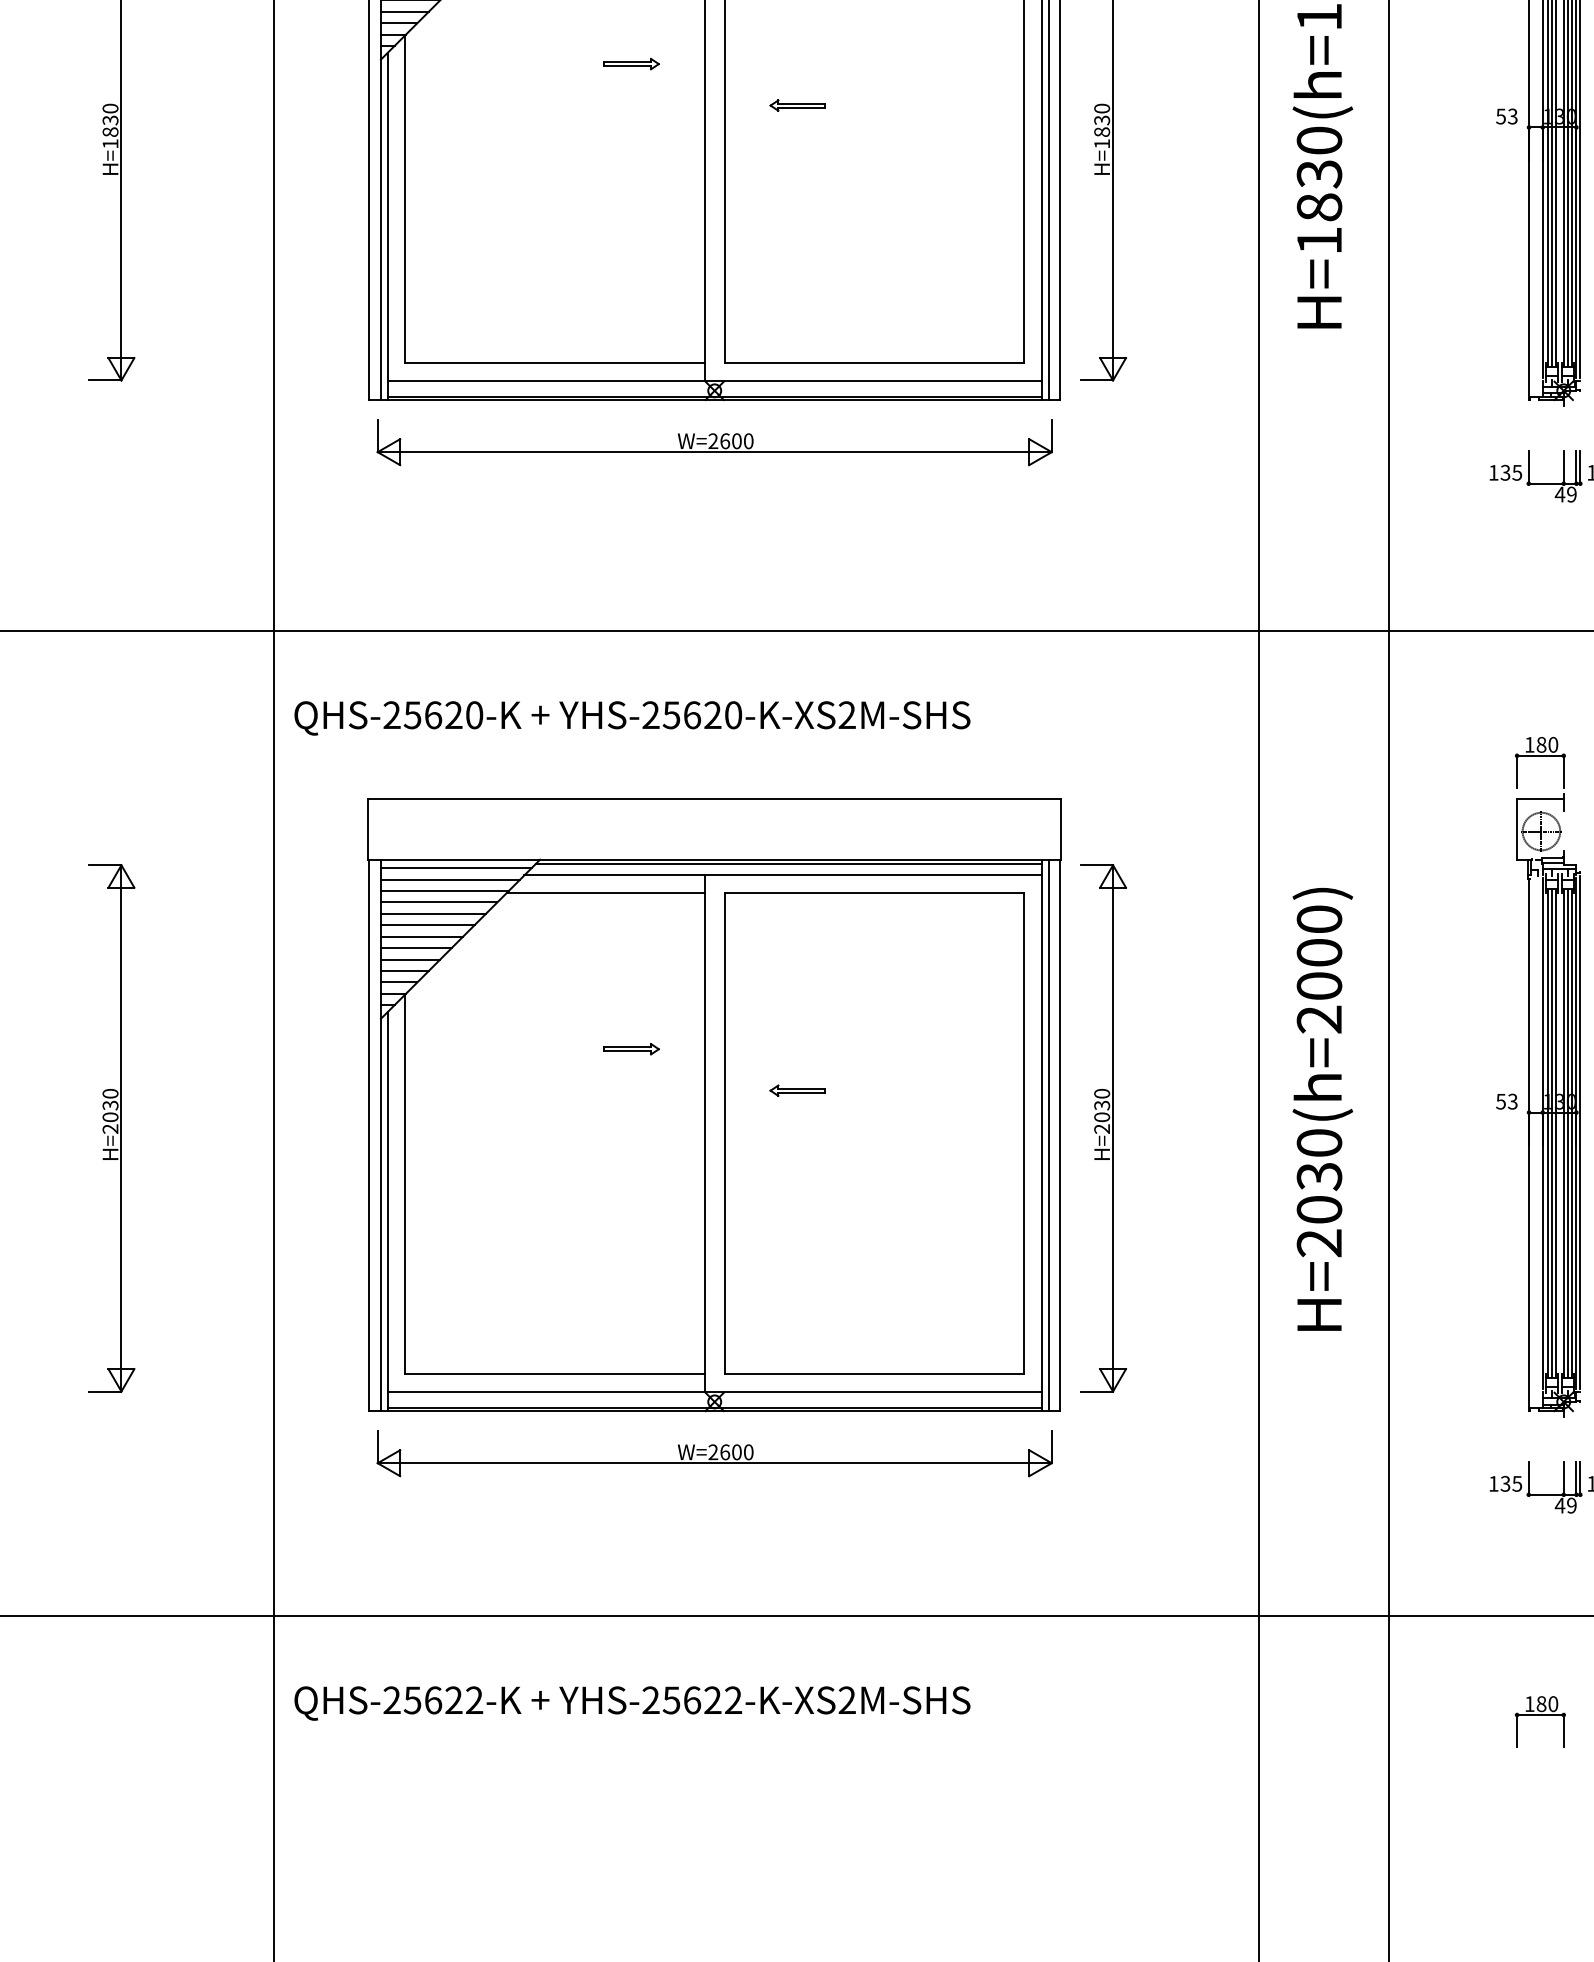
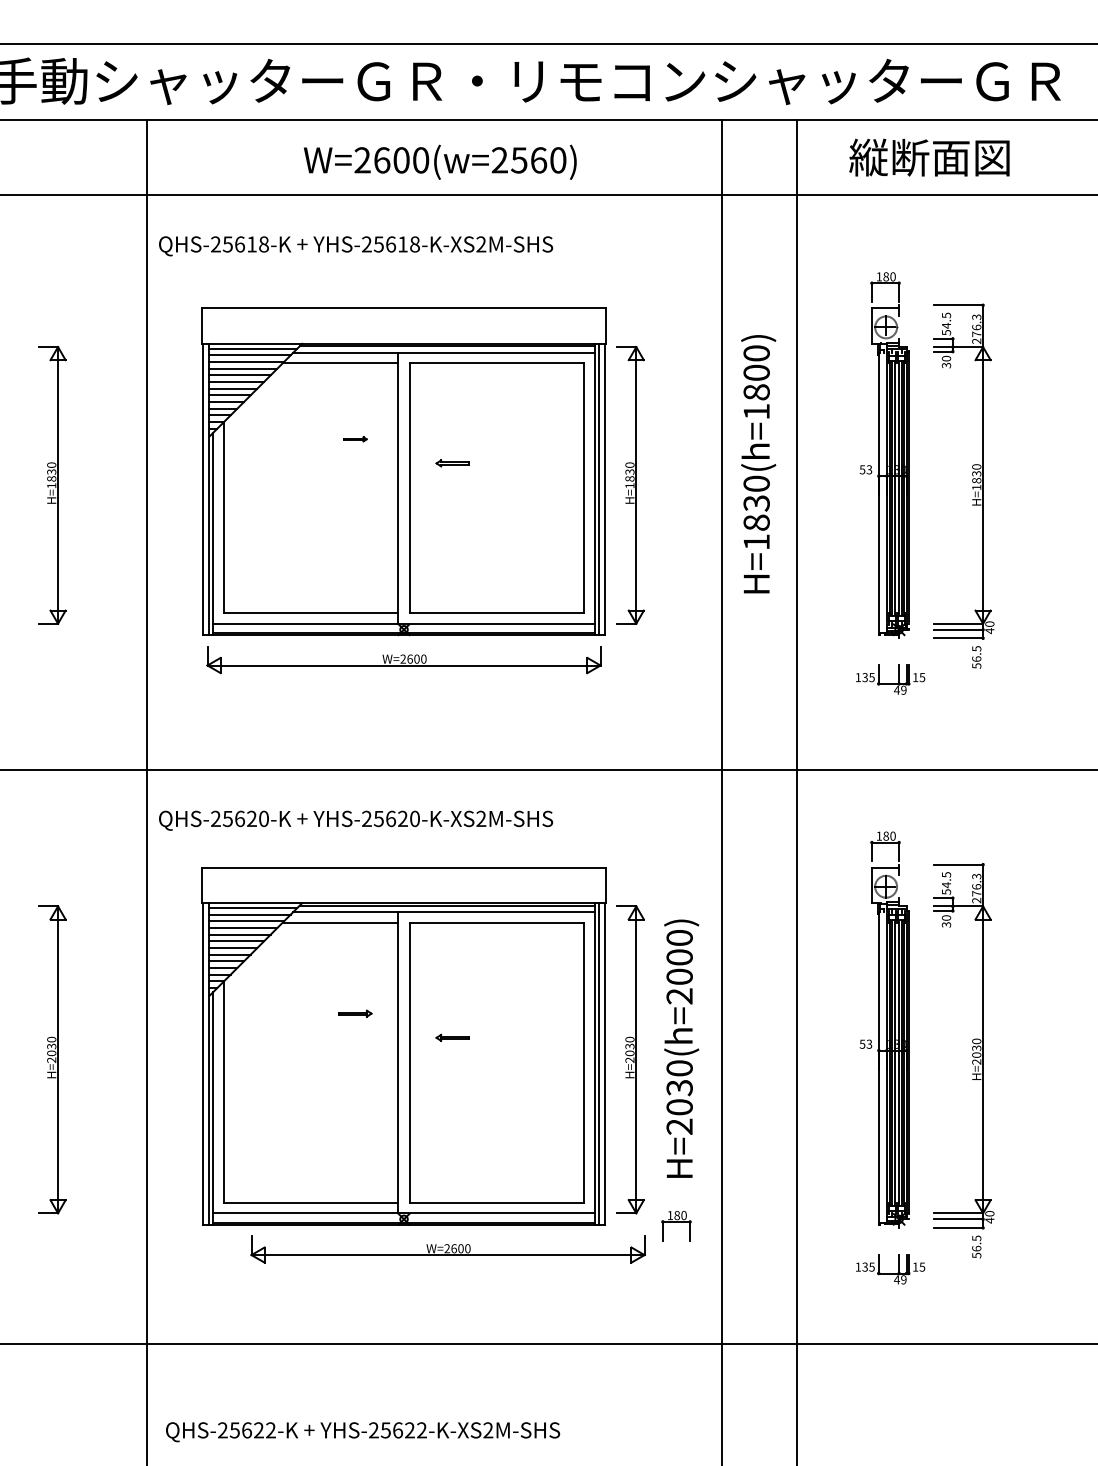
part: (631, 64) -> (355, 439), size x0.7
text: (1322, 1108) -> (681, 1048), moved
part: (713, 1453) -> (447, 1249), moved
text: (633, 1704) -> (363, 1432), moved
part: (1540, 1722) -> (676, 1226), moved

